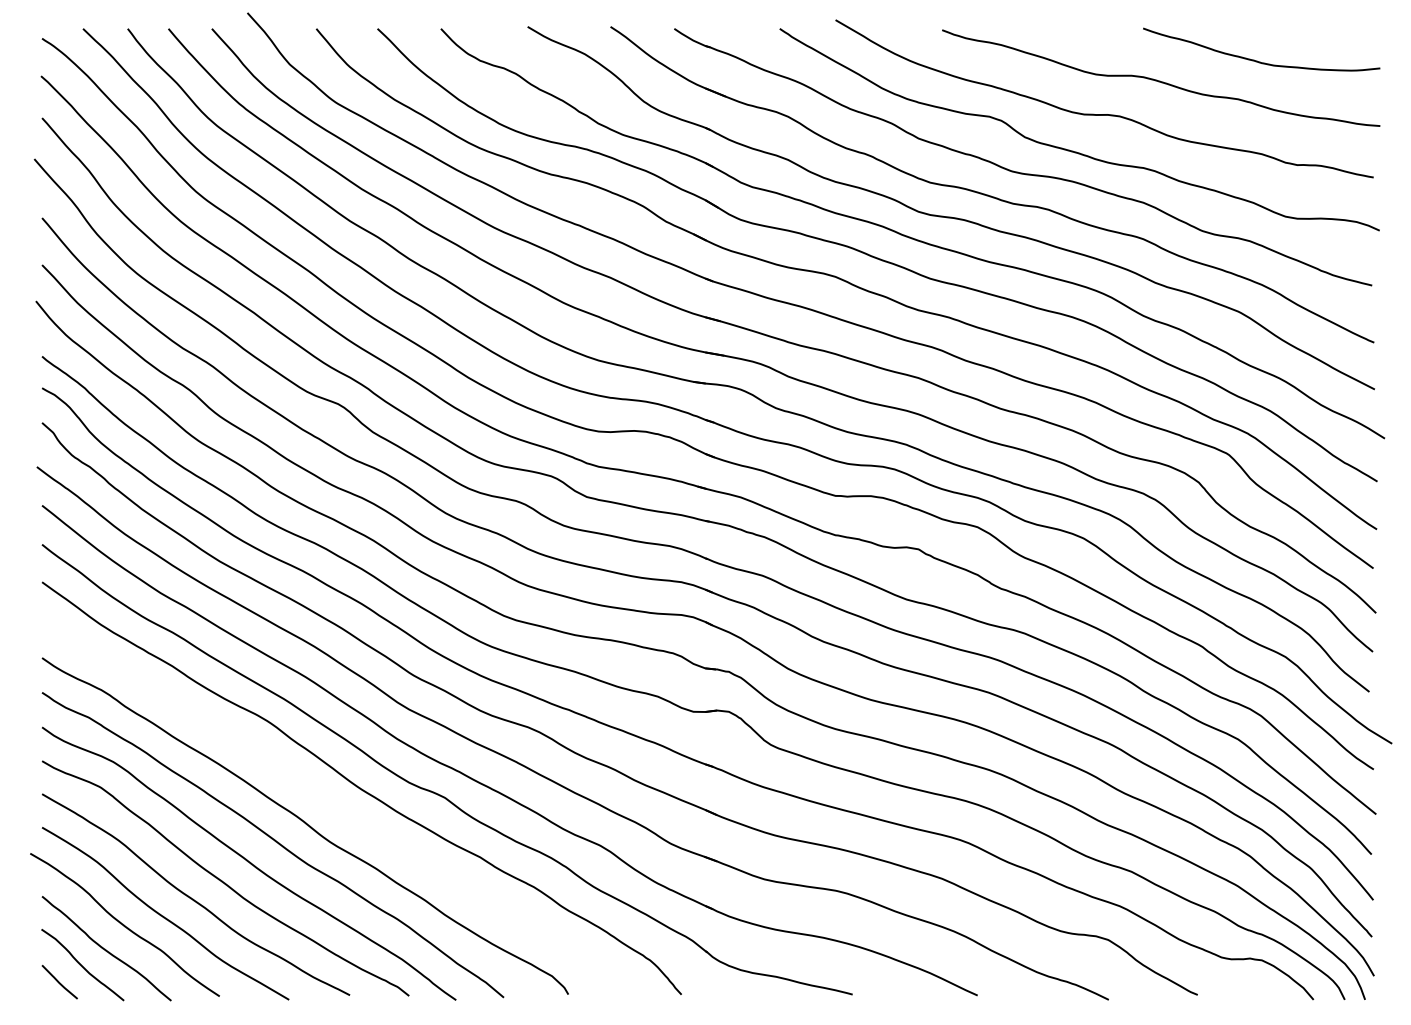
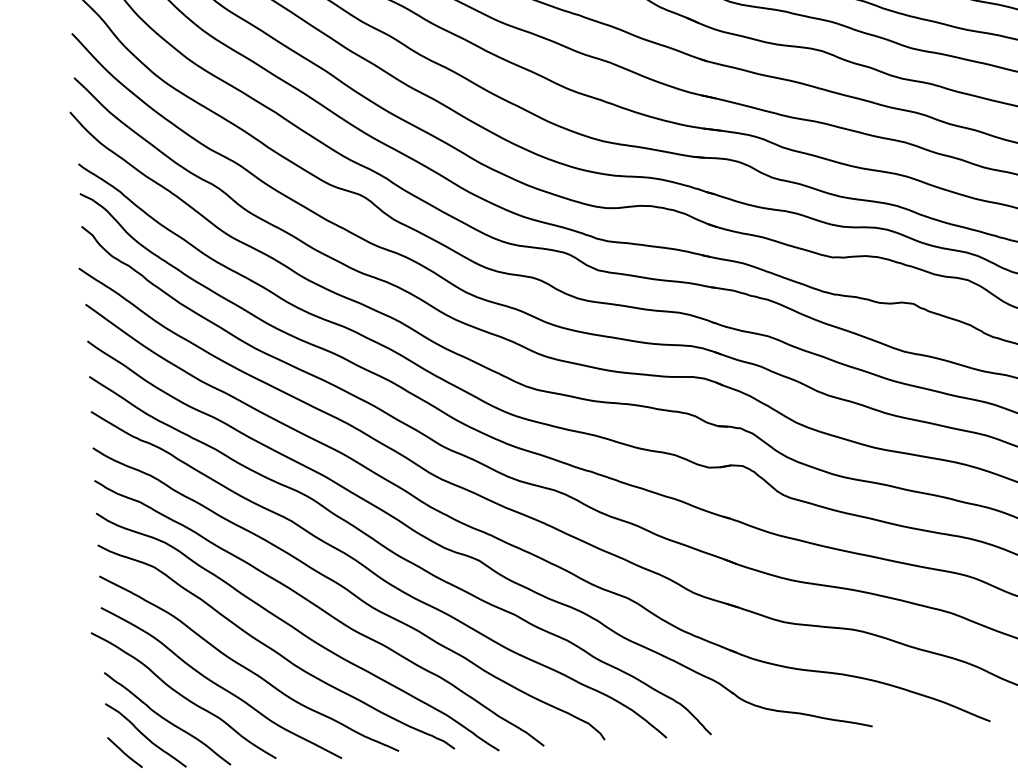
curve: (336, 807) -> (377, 574), added

